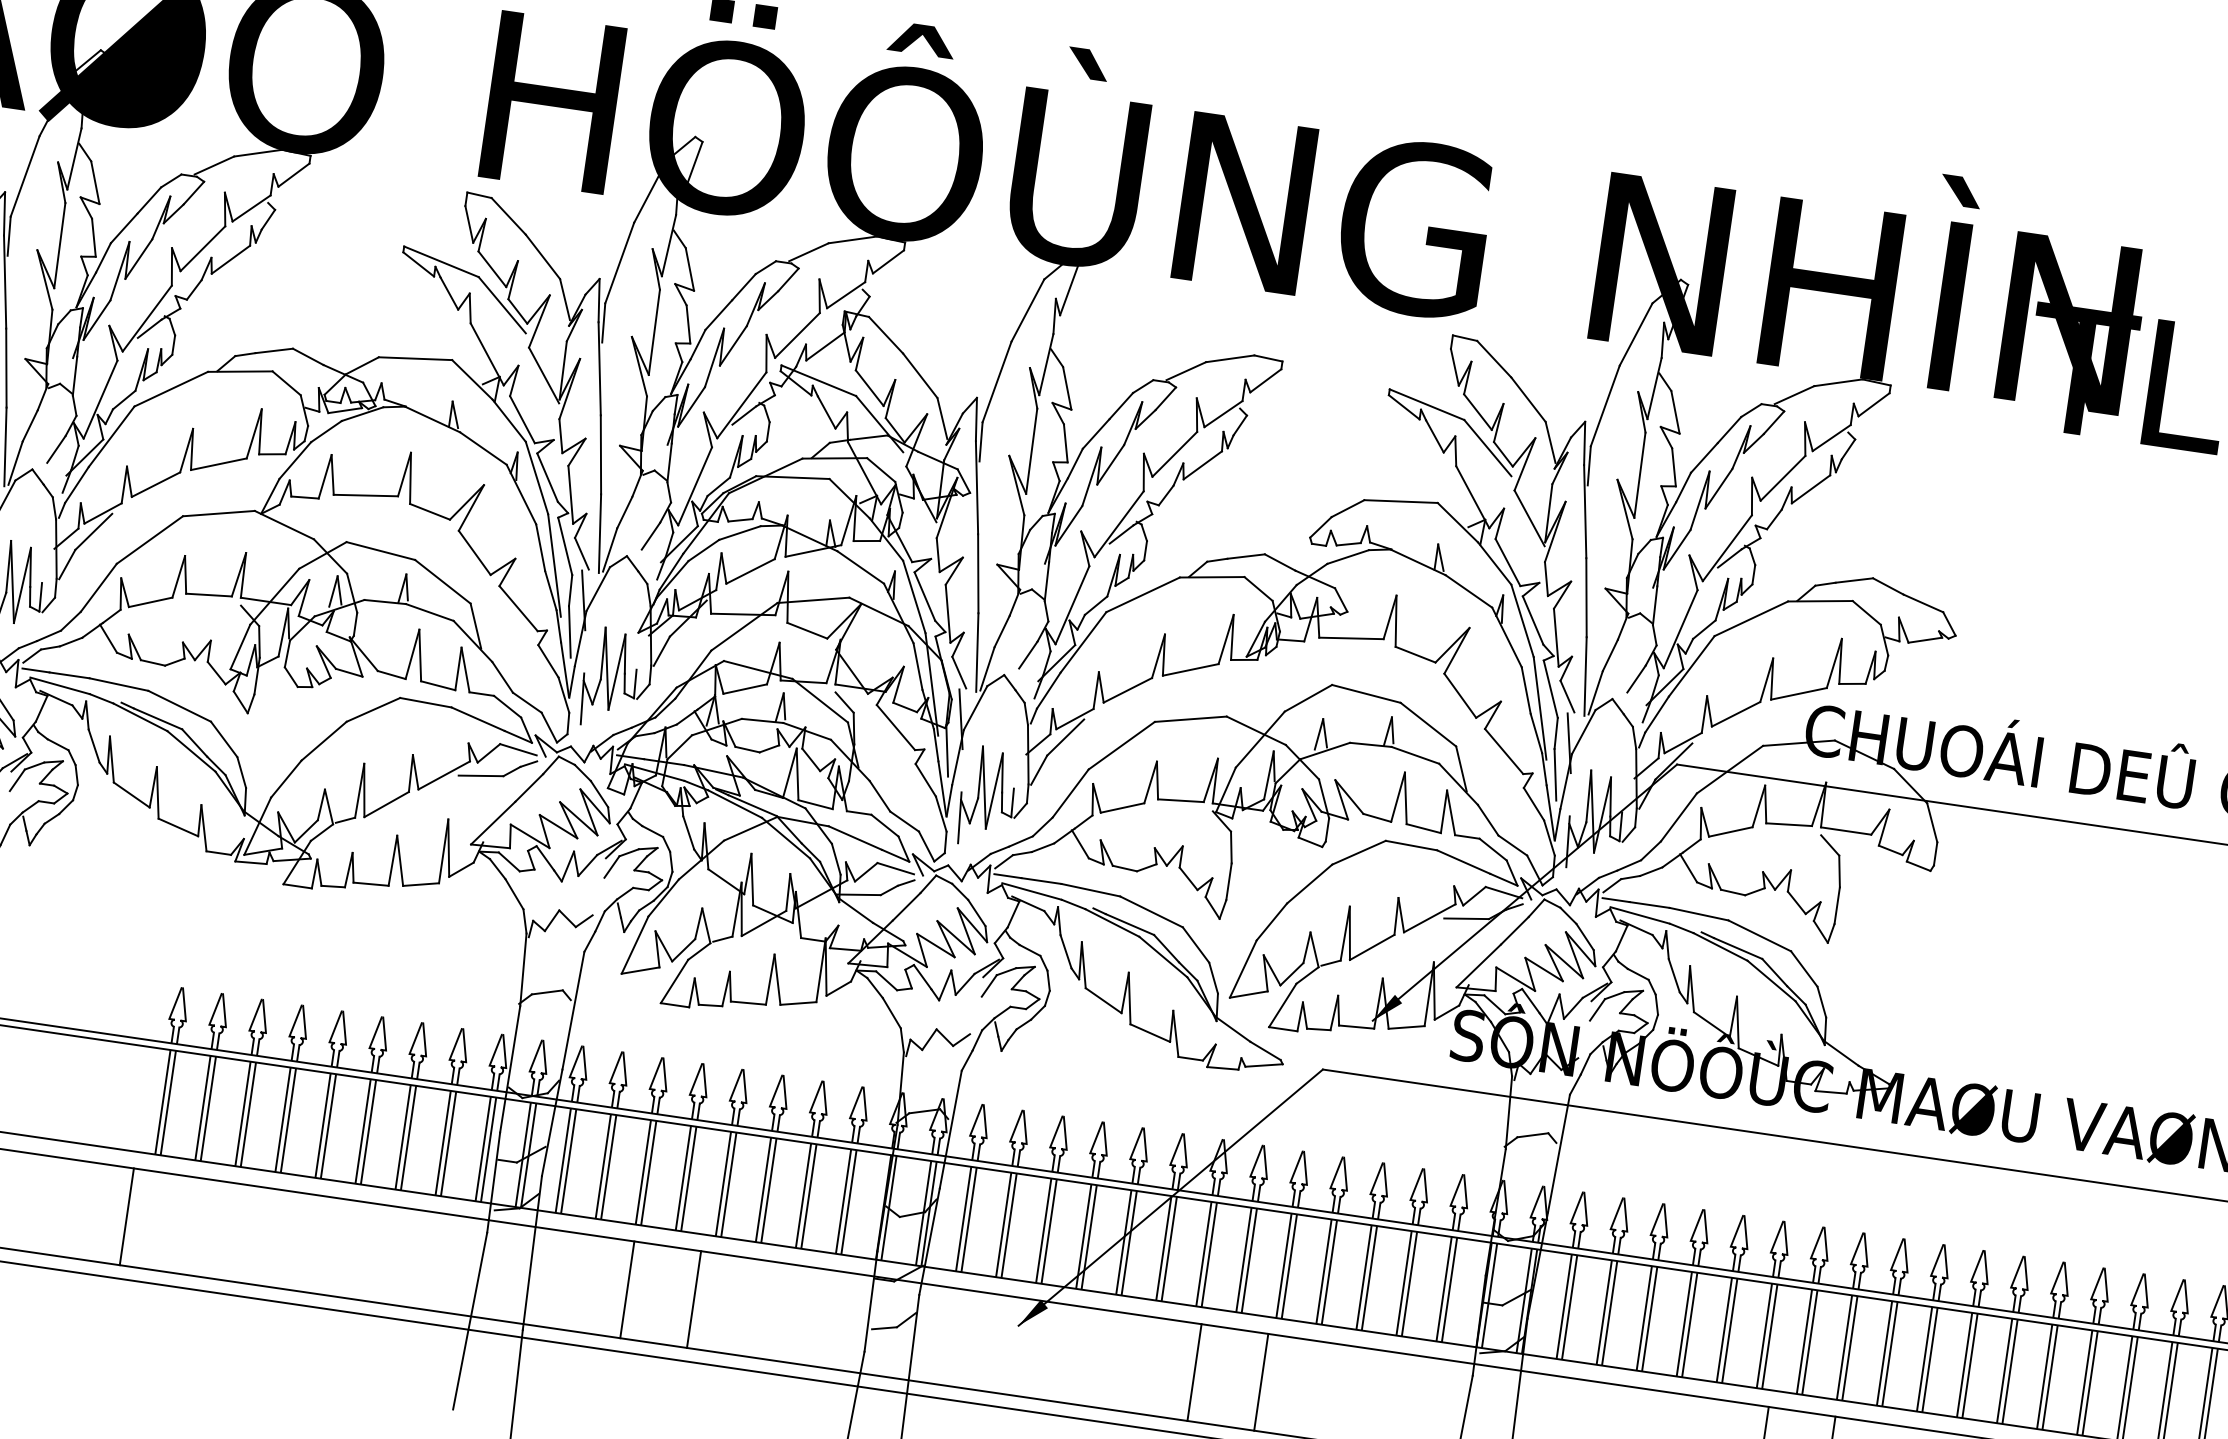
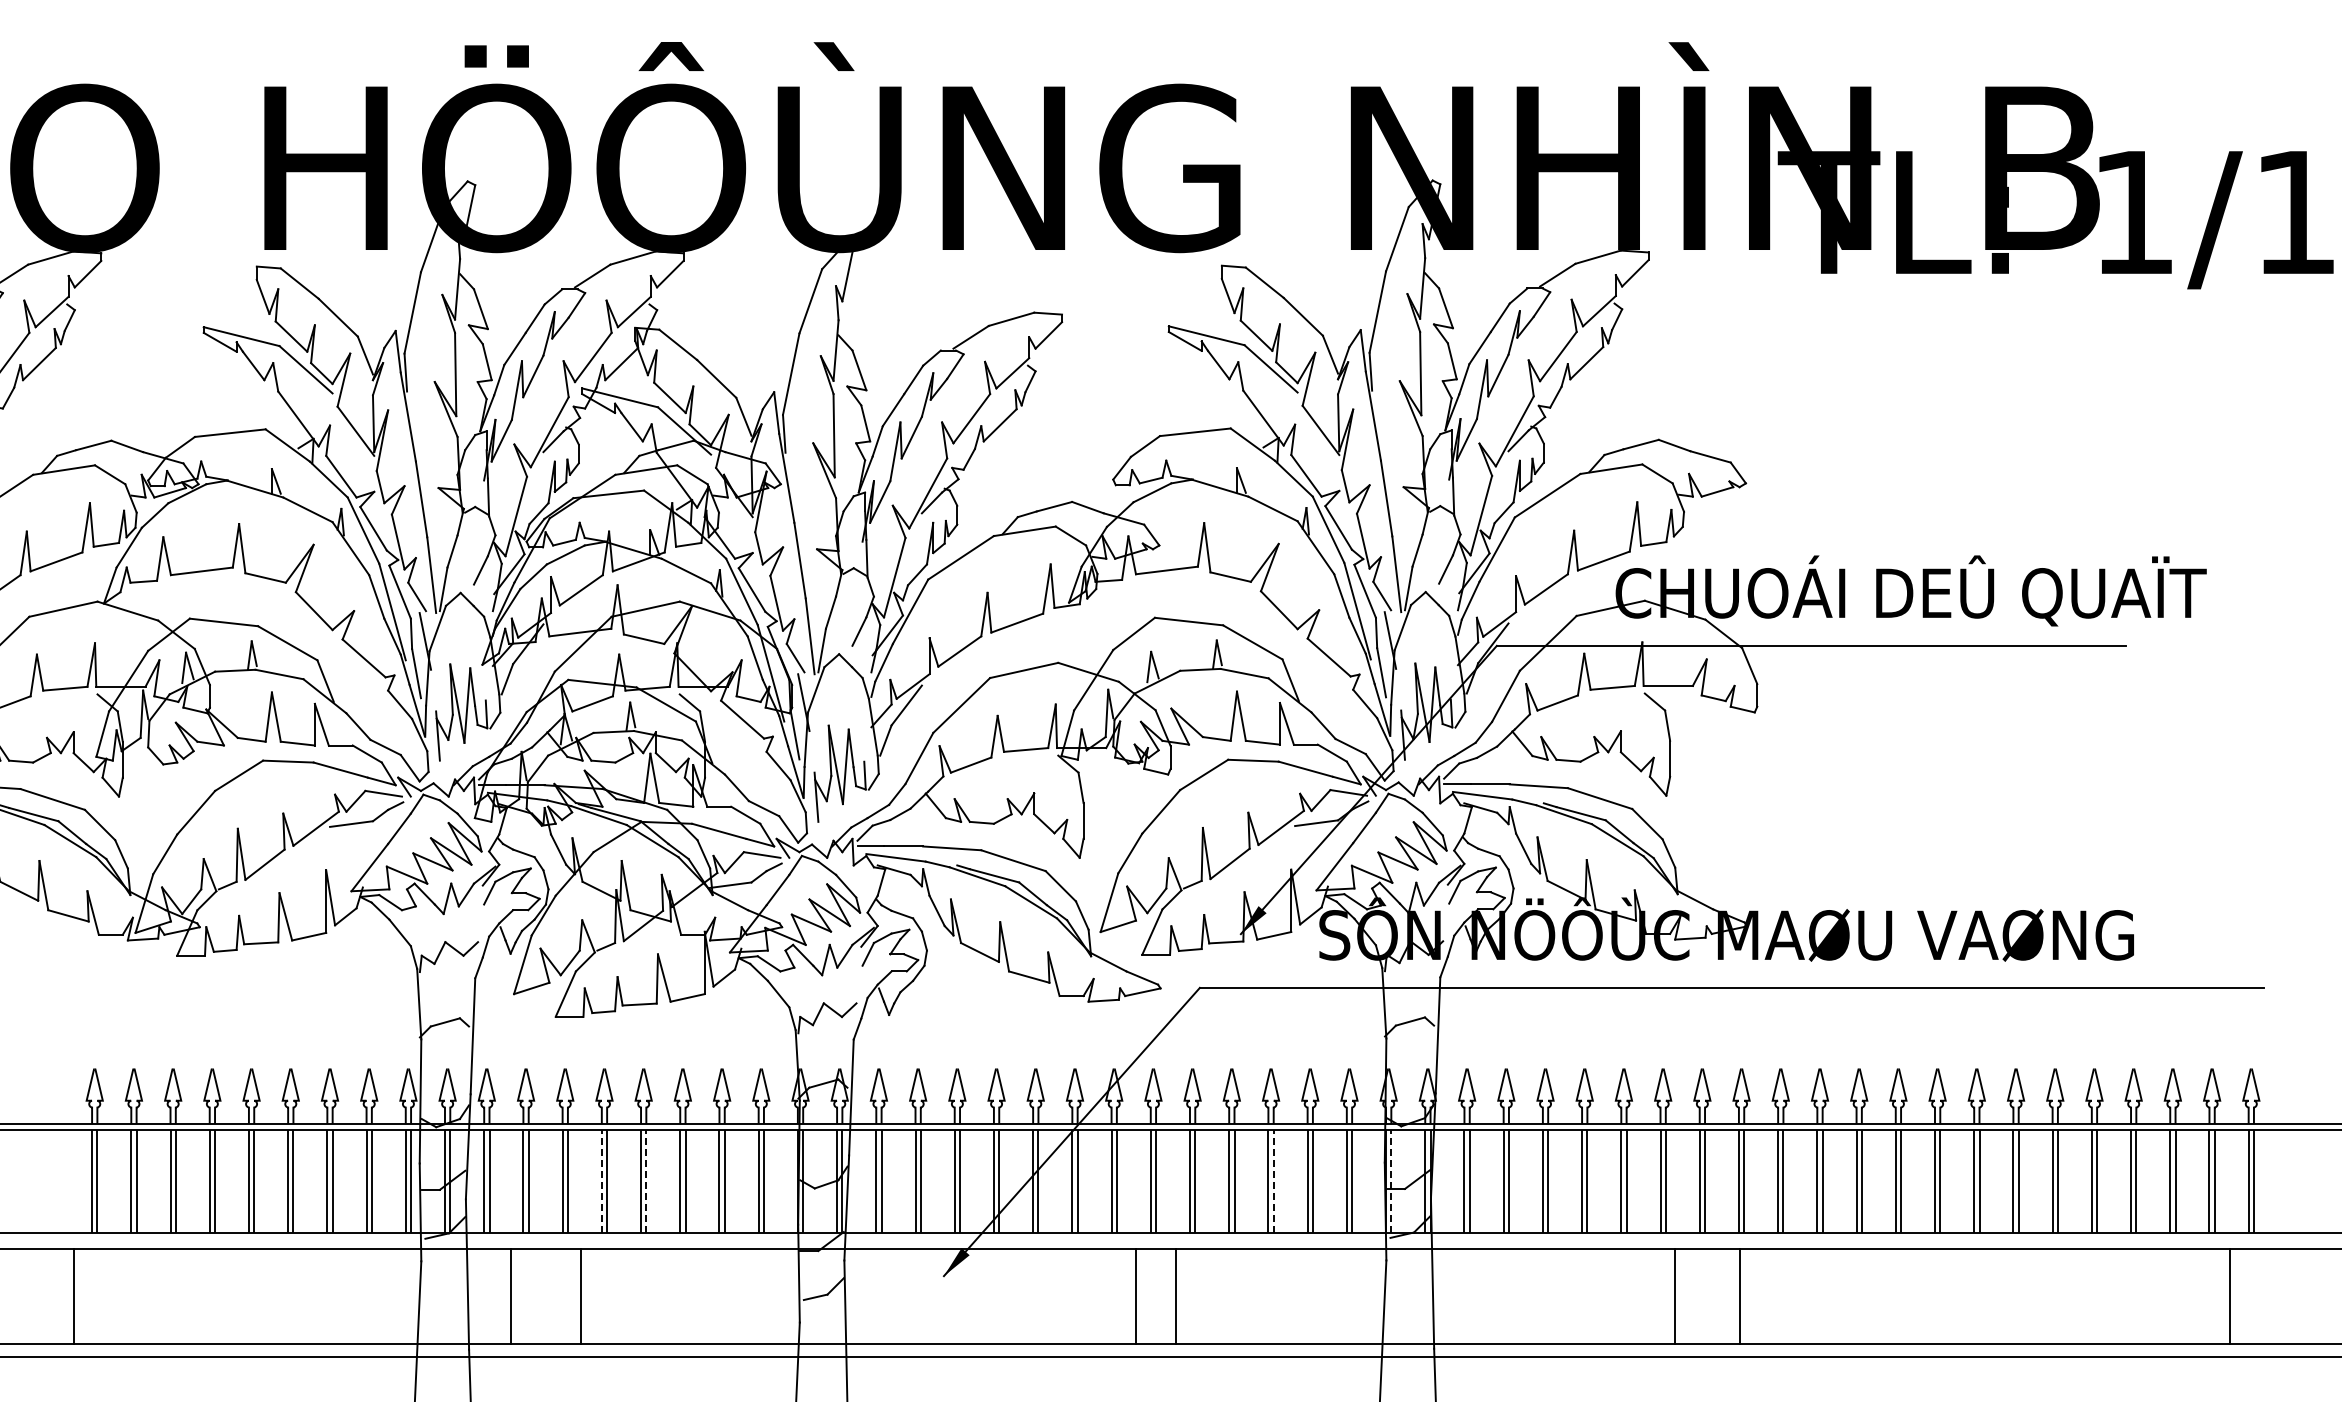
line: (683, 1178) -> (601, 1181), solid -> dashed
line: (729, 1184) -> (646, 1181), solid -> dashed
line: (1369, 1278) -> (1273, 1181), solid -> dashed
line: (627, 1289) -> (510, 1296), moved
line: (1489, 1295) -> (1391, 1181), solid -> dashed
line: (694, 1299) -> (581, 1296), moved
line: (1194, 1372) -> (1176, 1296), moved
line: (1261, 1382) -> (1135, 1296), moved

